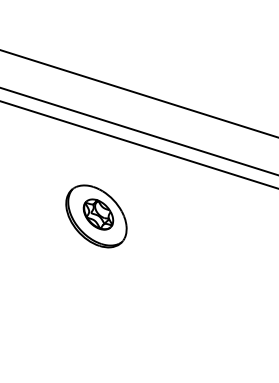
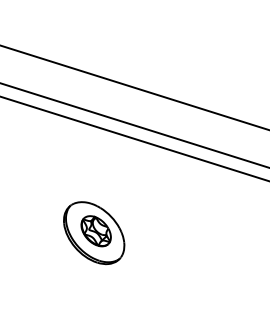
part: (96, 216) -> (94, 233), moved

